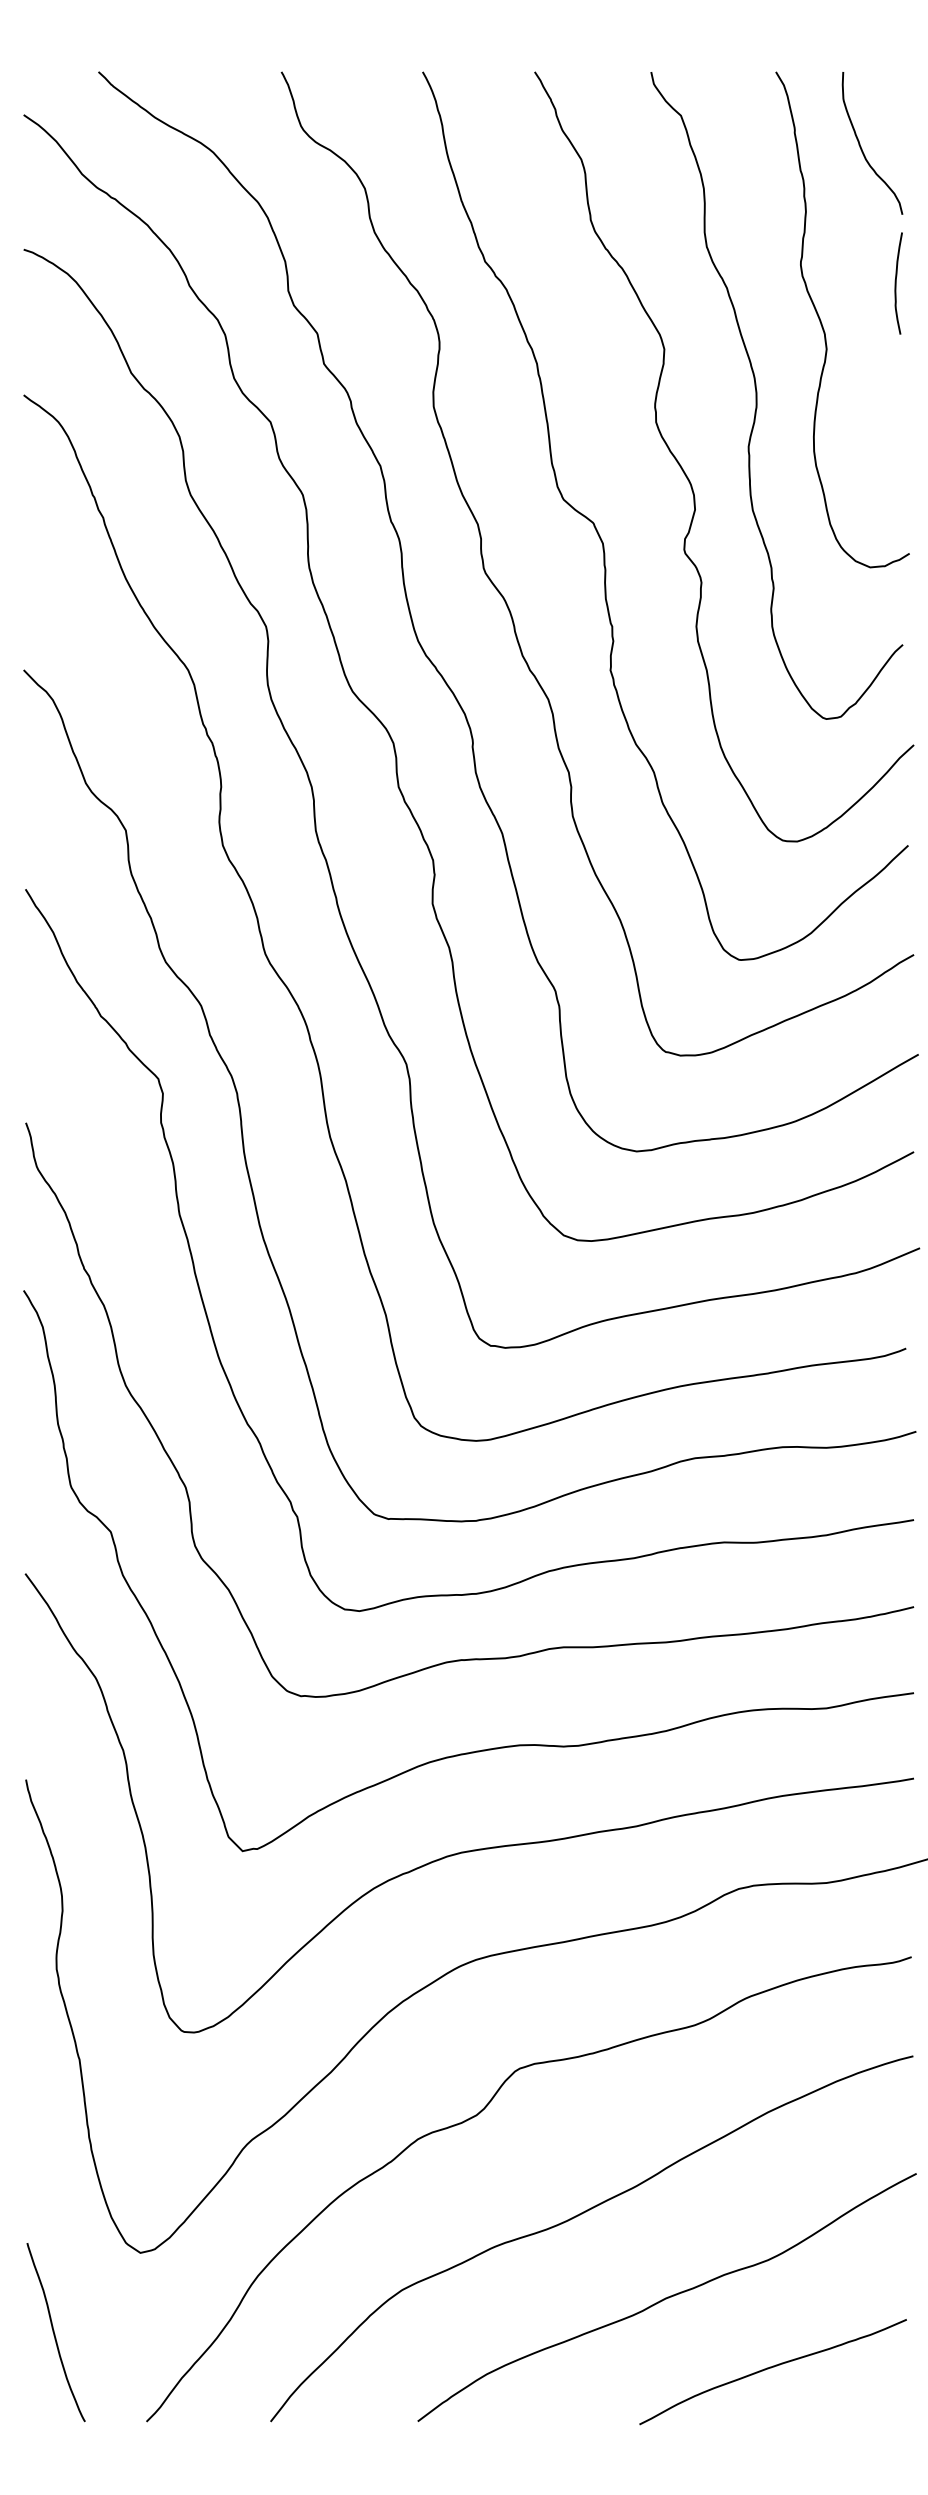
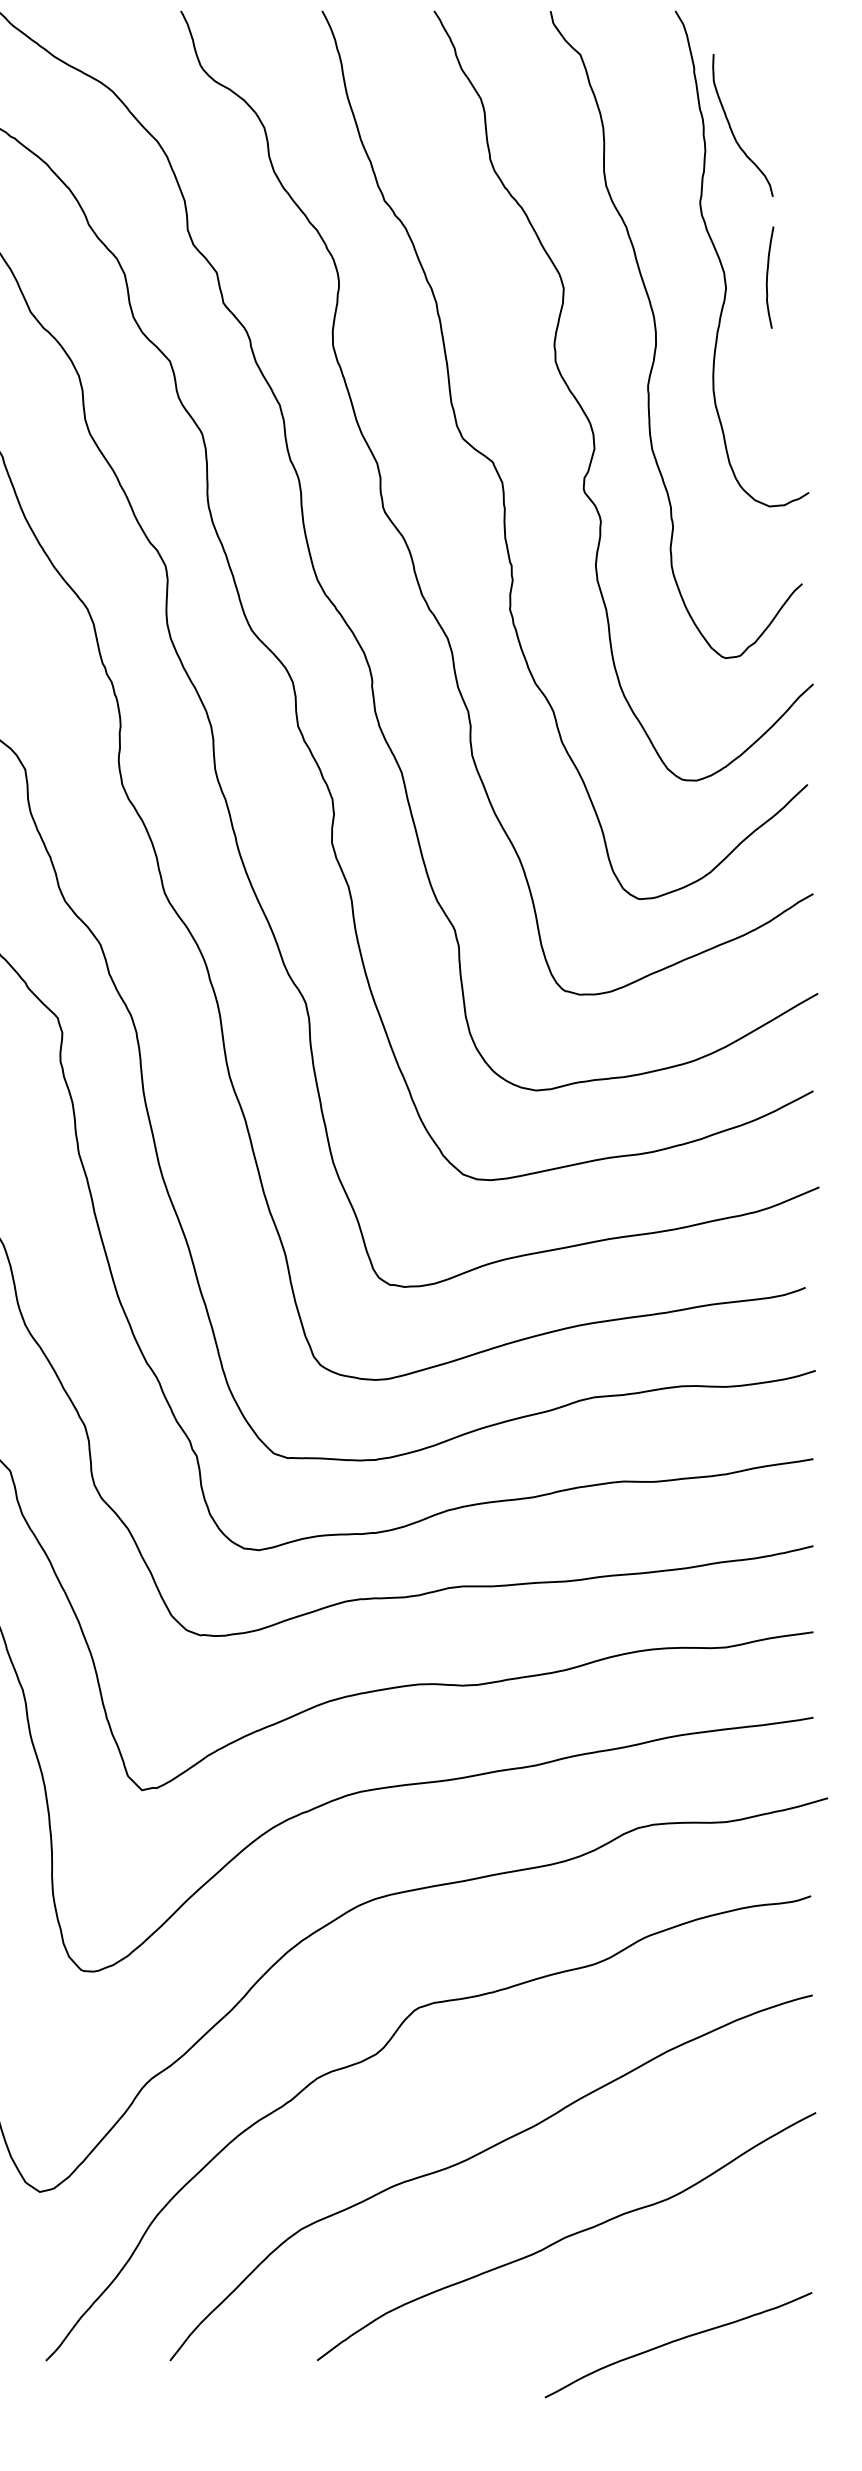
curve: (862, 148) -> (732, 130), moved
curve: (896, 283) -> (767, 277), moved
curve: (771, 2368) -> (676, 2341), moved

